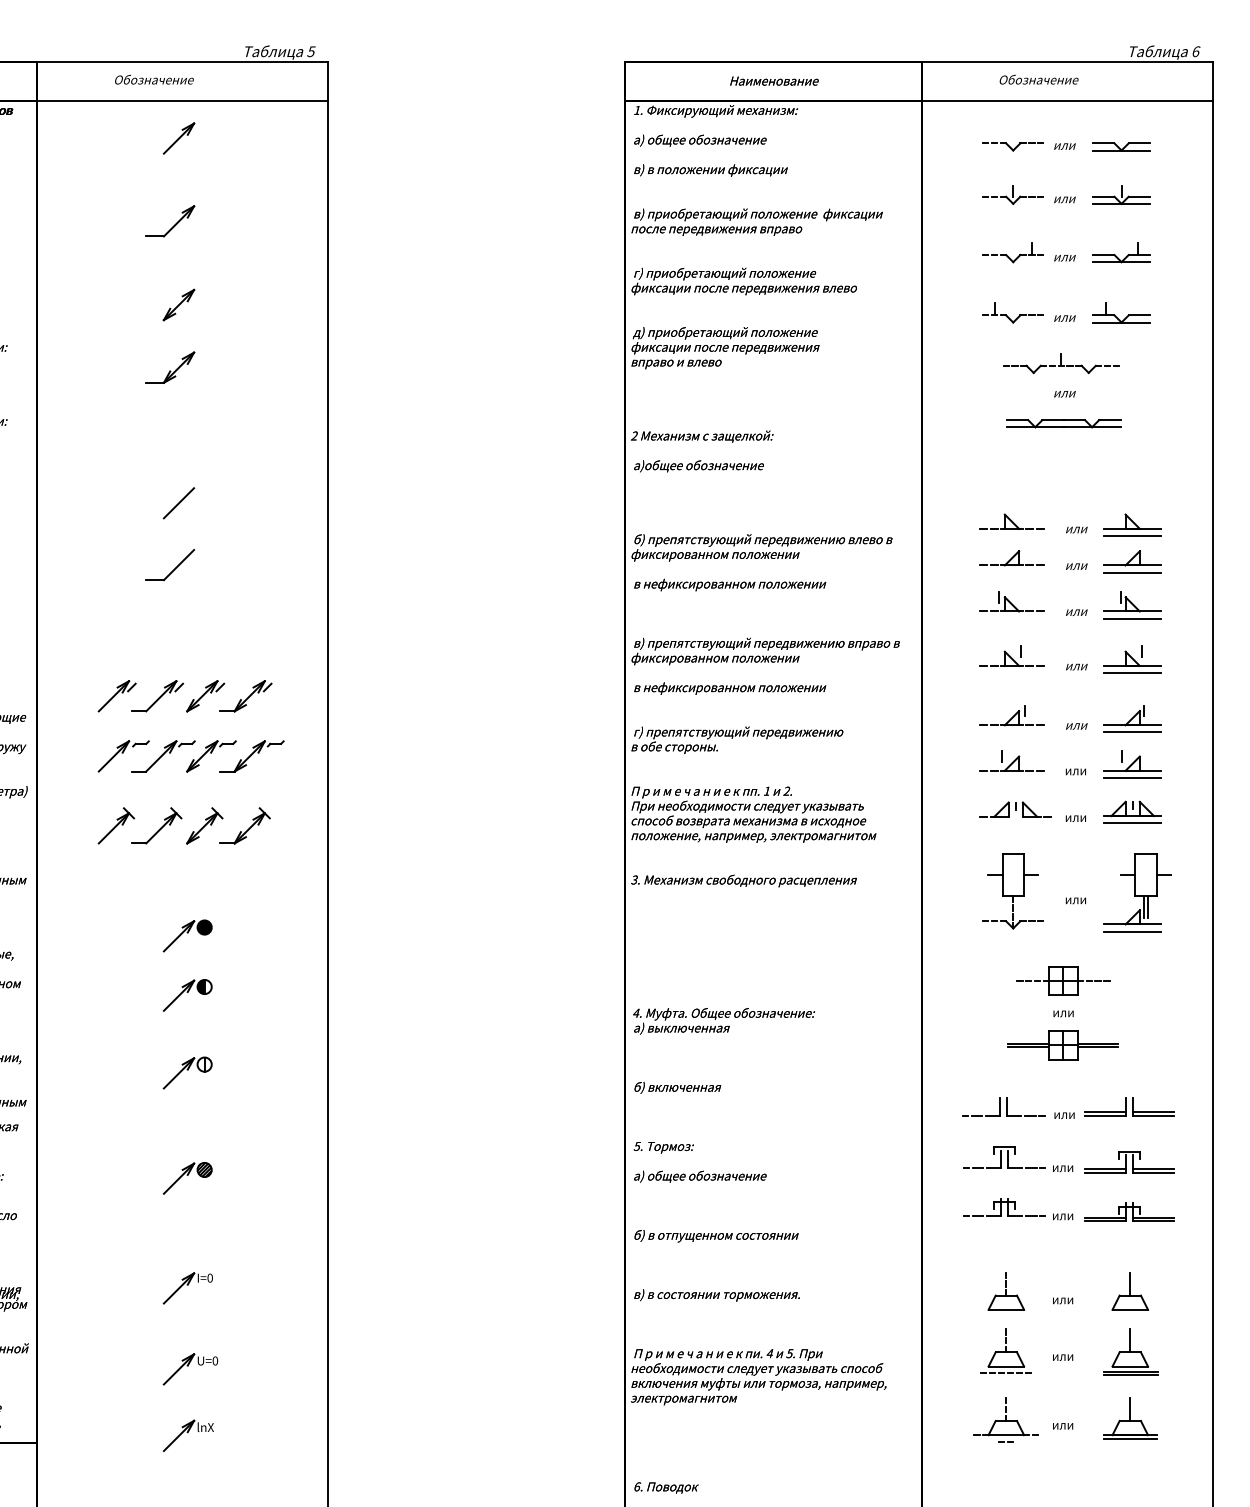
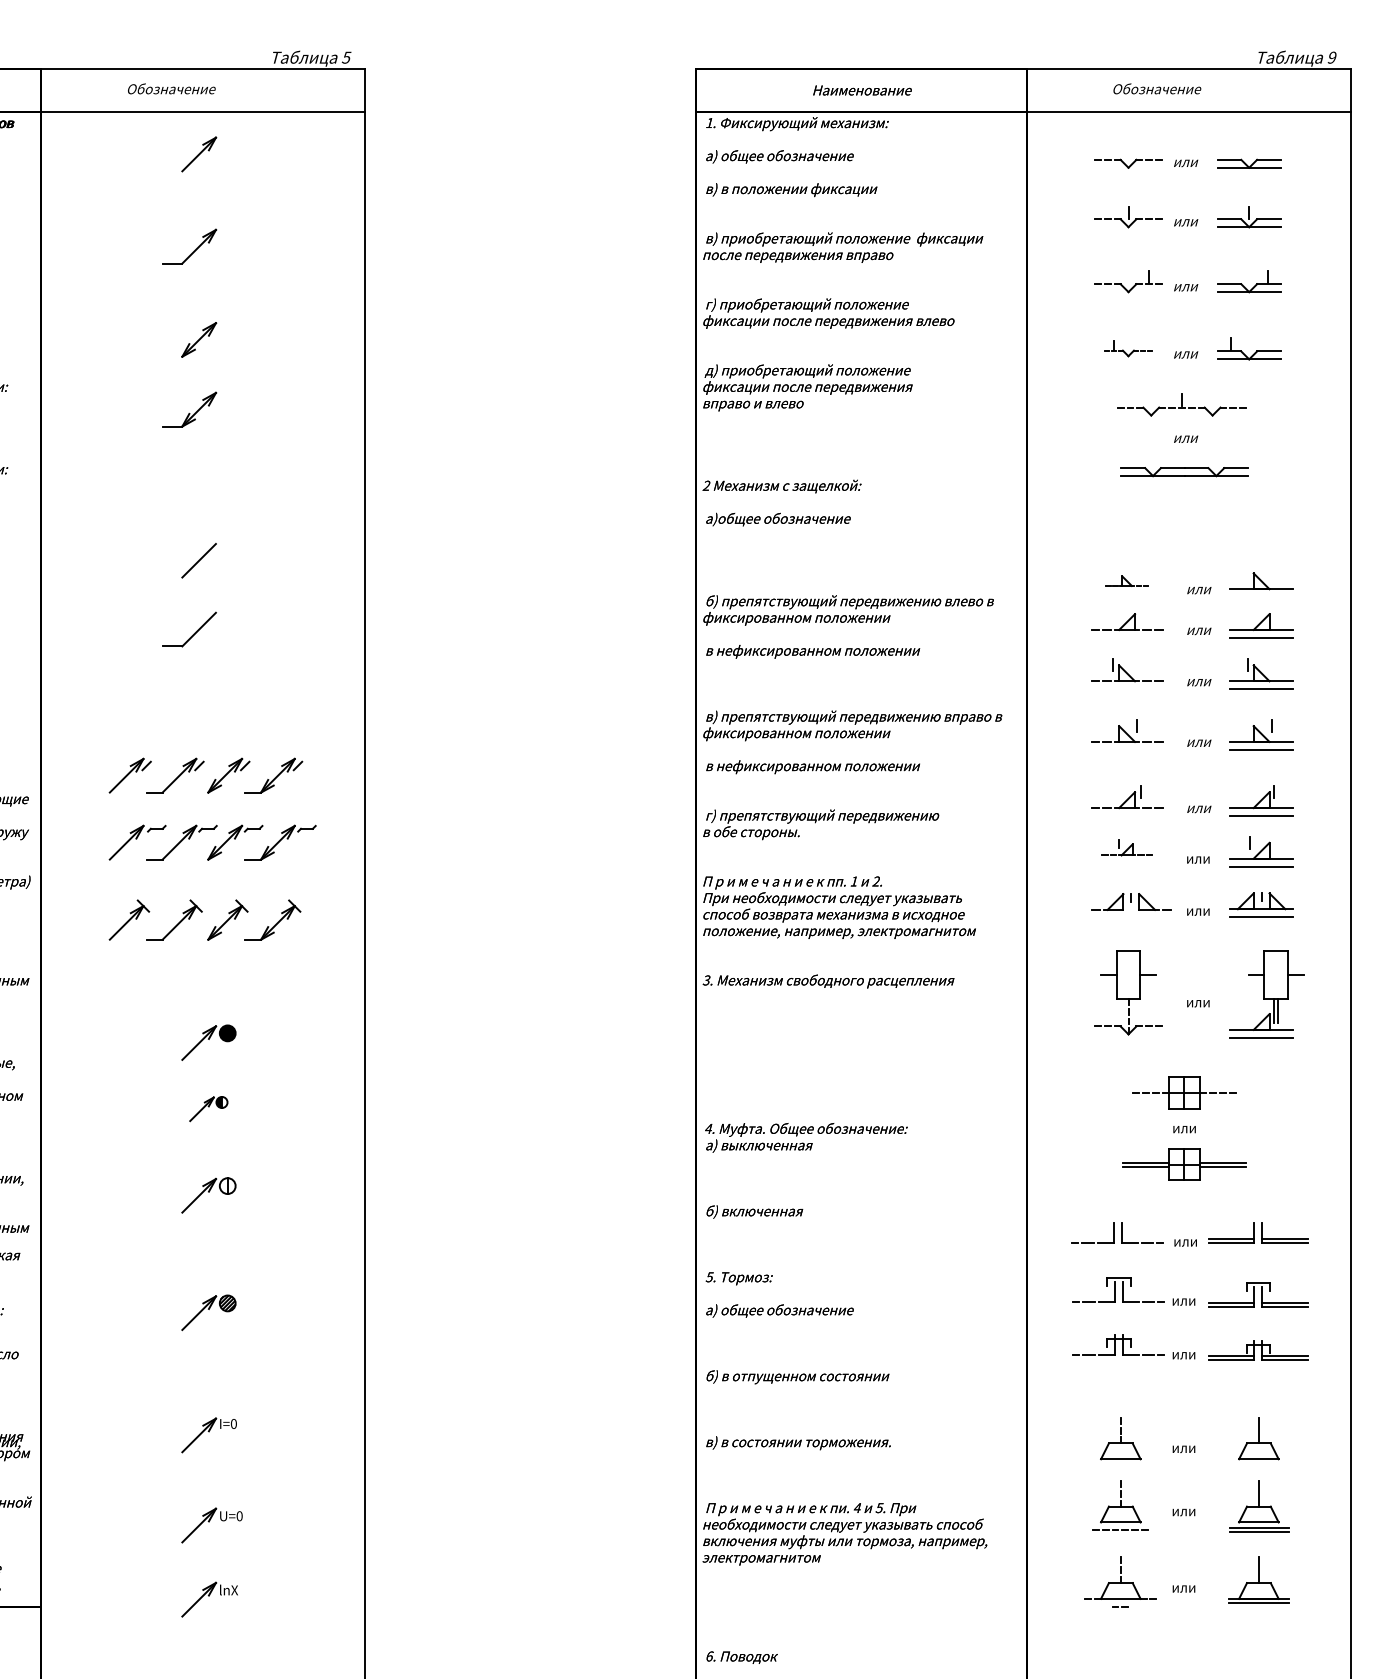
text: (1196, 51) -> (1332, 57), 6 -> 9
part: (1012, 312) -> (1127, 348), size x0.7
part: (1011, 521) -> (1126, 581), size x0.6
line: (1132, 535) -> (1261, 596), removed
part: (1011, 760) -> (1126, 847), size x0.7
part: (187, 995) -> (208, 1109), size x0.7

